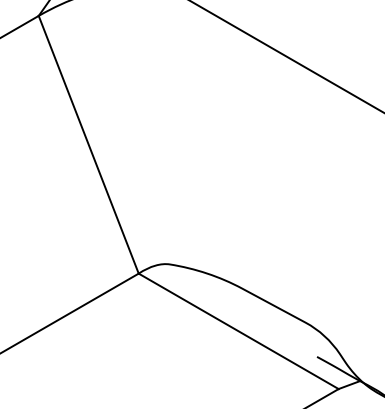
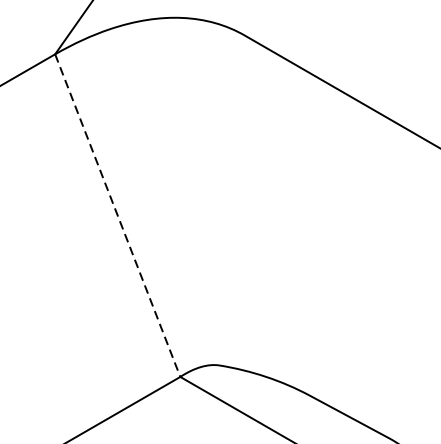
line: (88, 145) -> (117, 216), solid -> dashed

